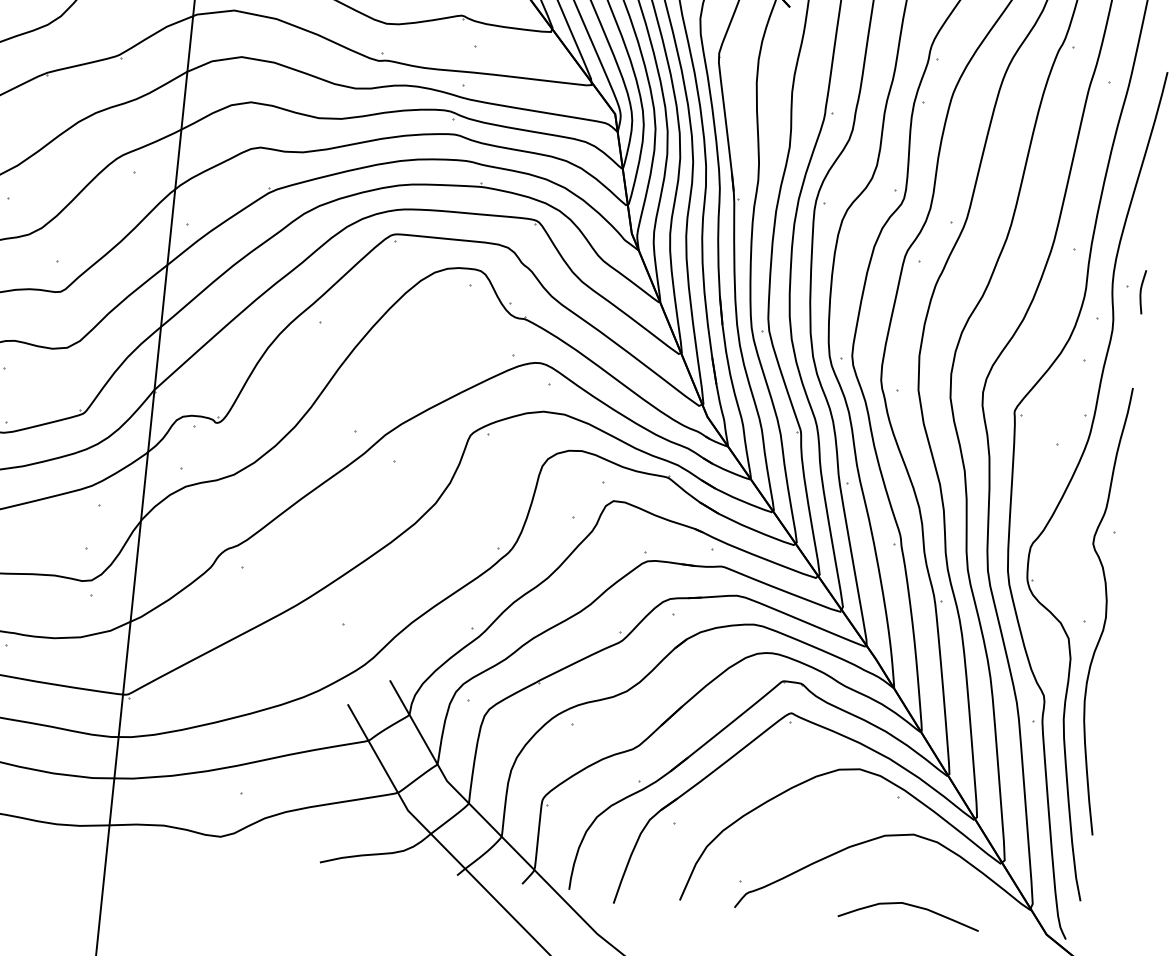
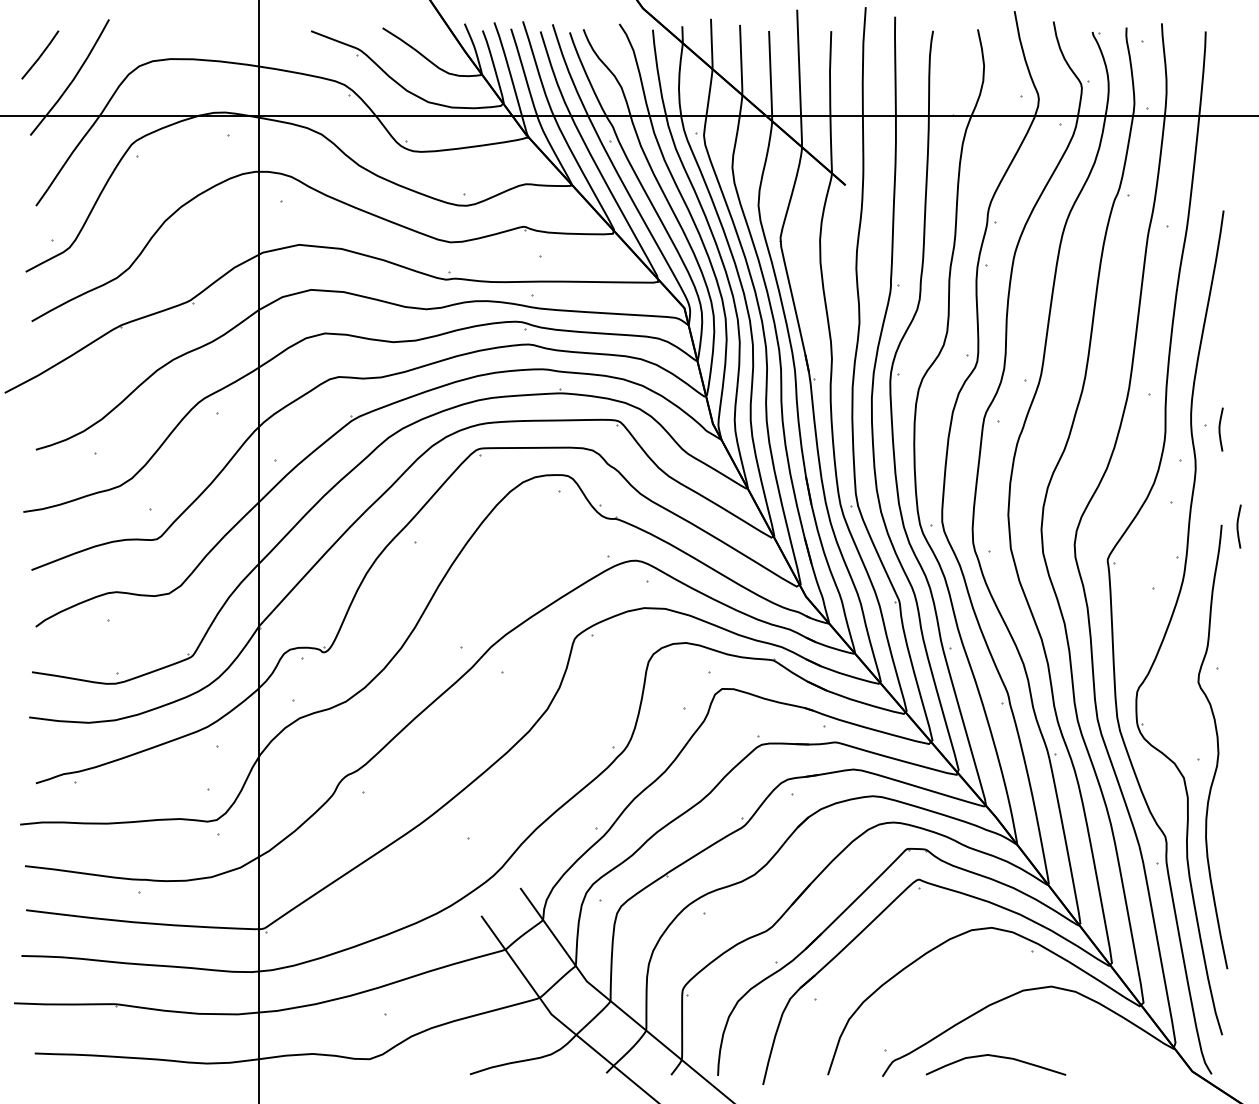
curve: (1149, 391) -> (1238, 526), added
curve: (910, 906) -> (996, 1057), moved

